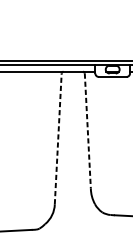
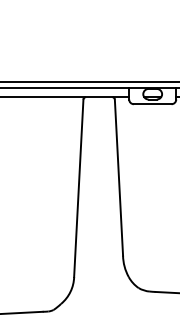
line: (87, 131) -> (118, 178), dashed -> solid
line: (58, 139) -> (78, 188), dashed -> solid

